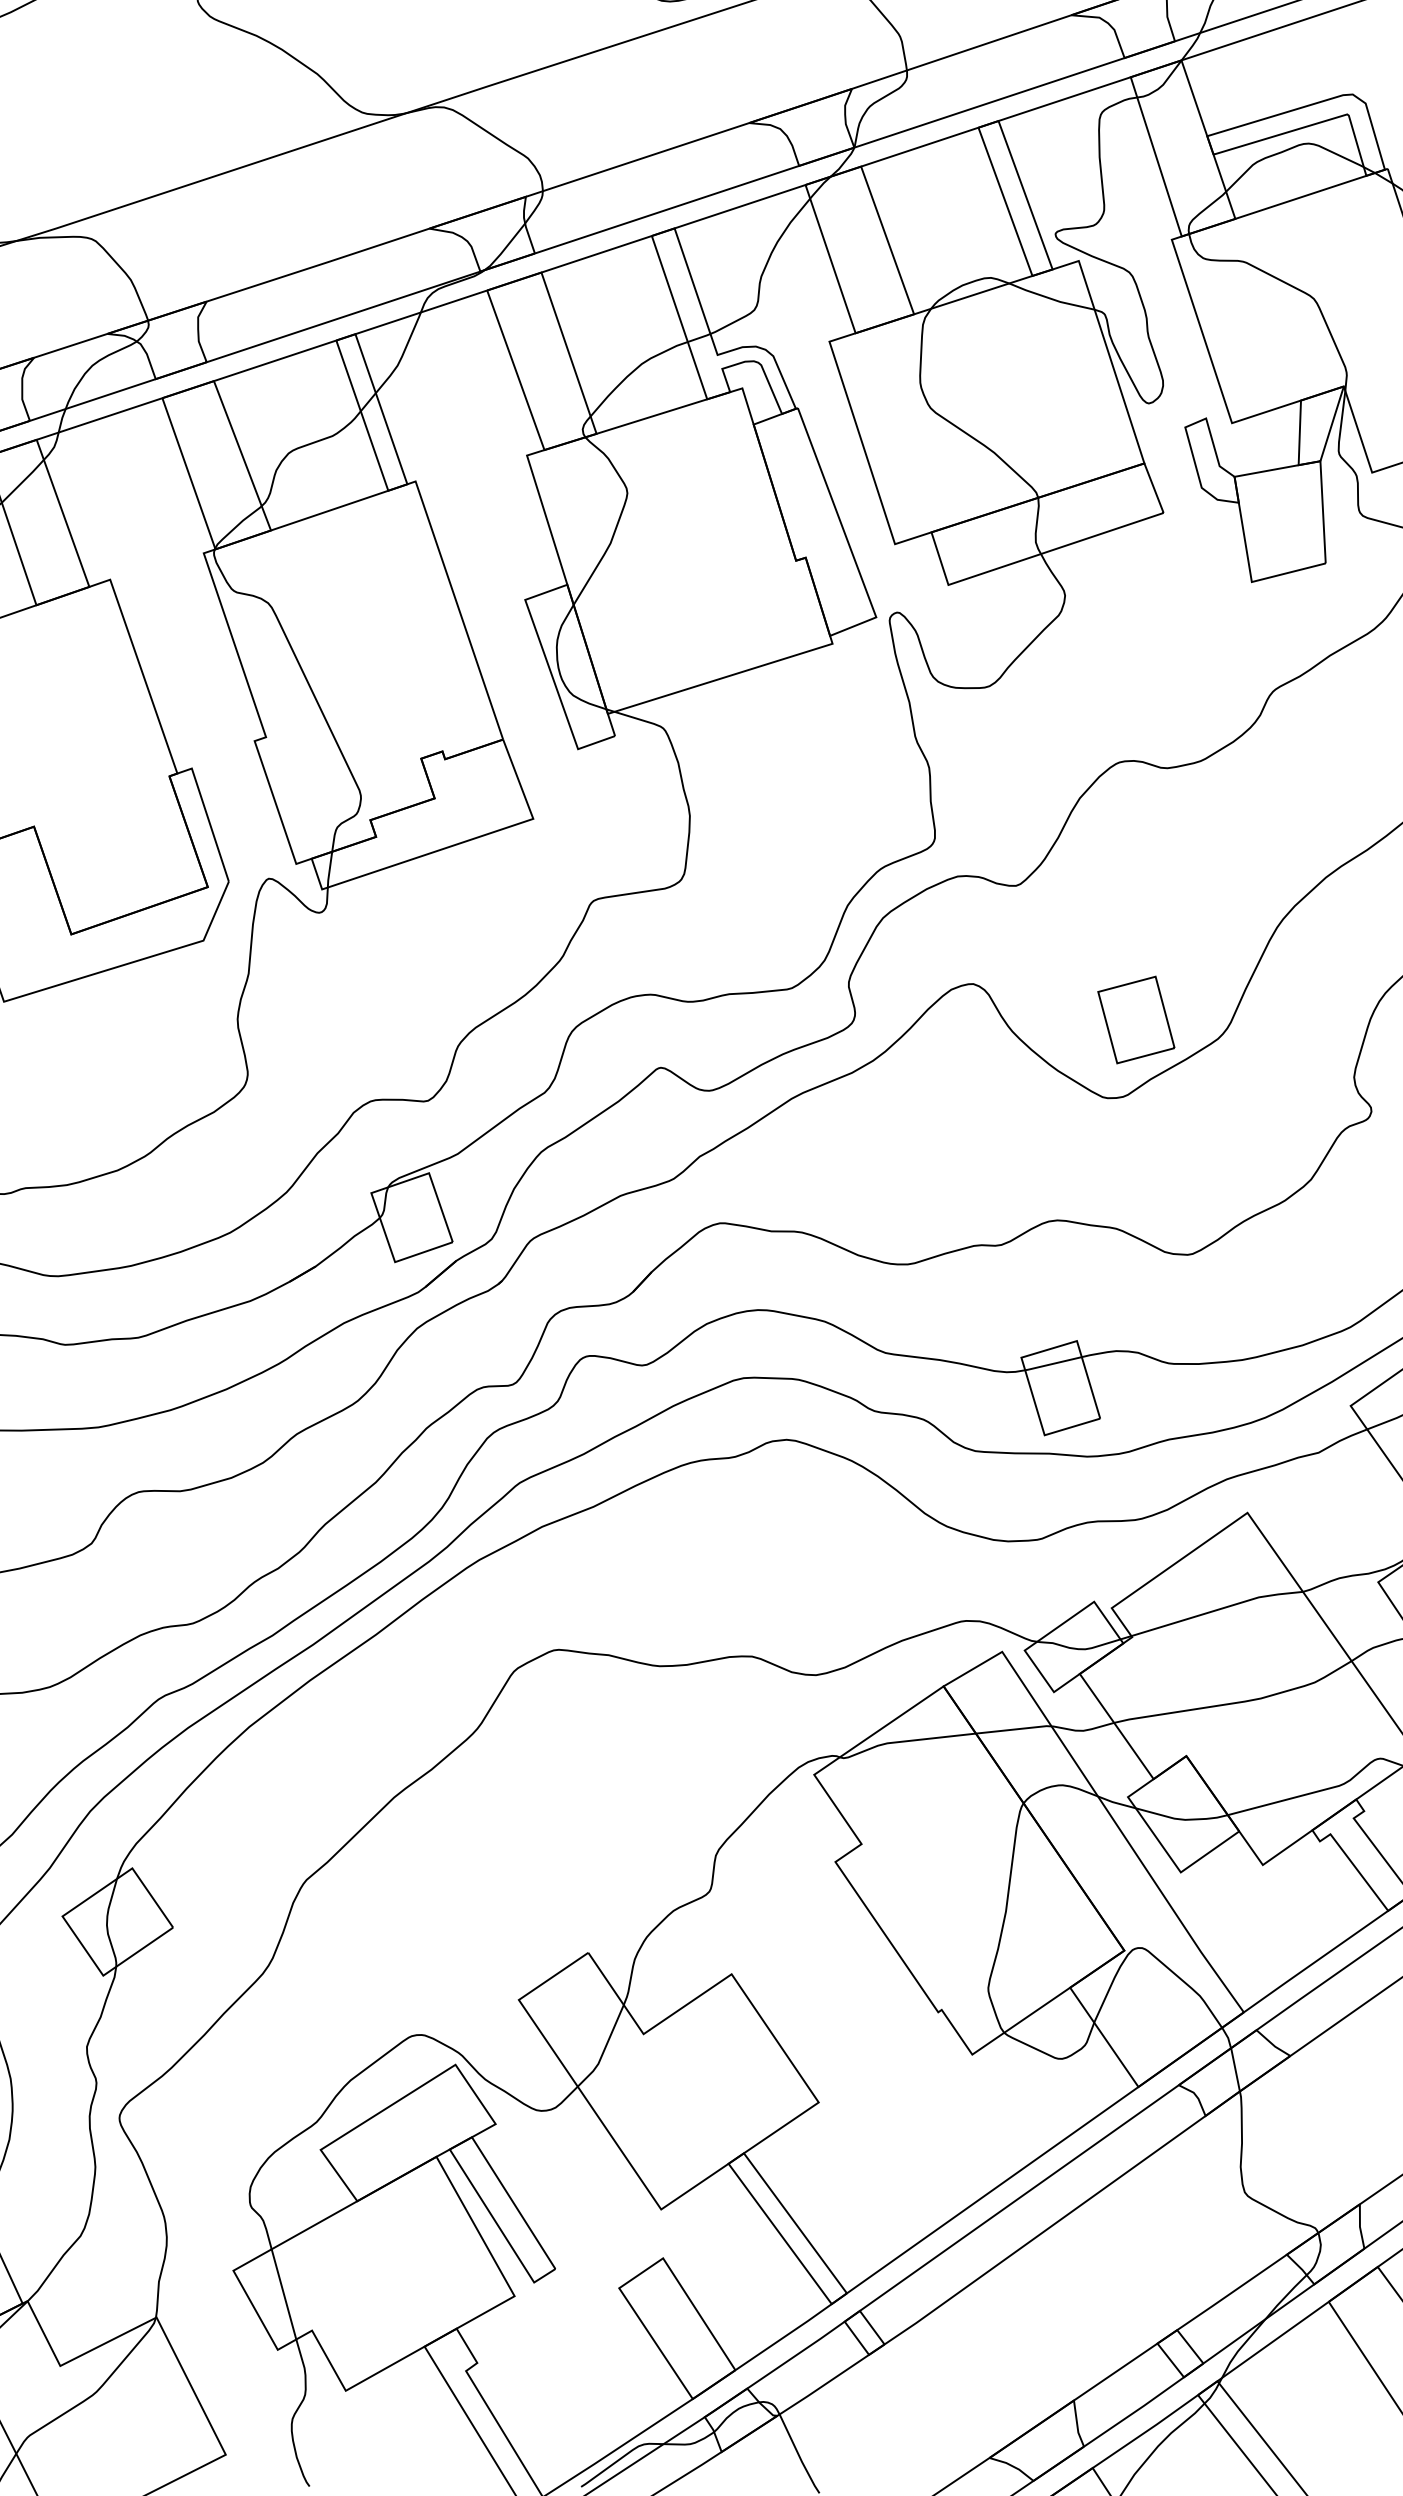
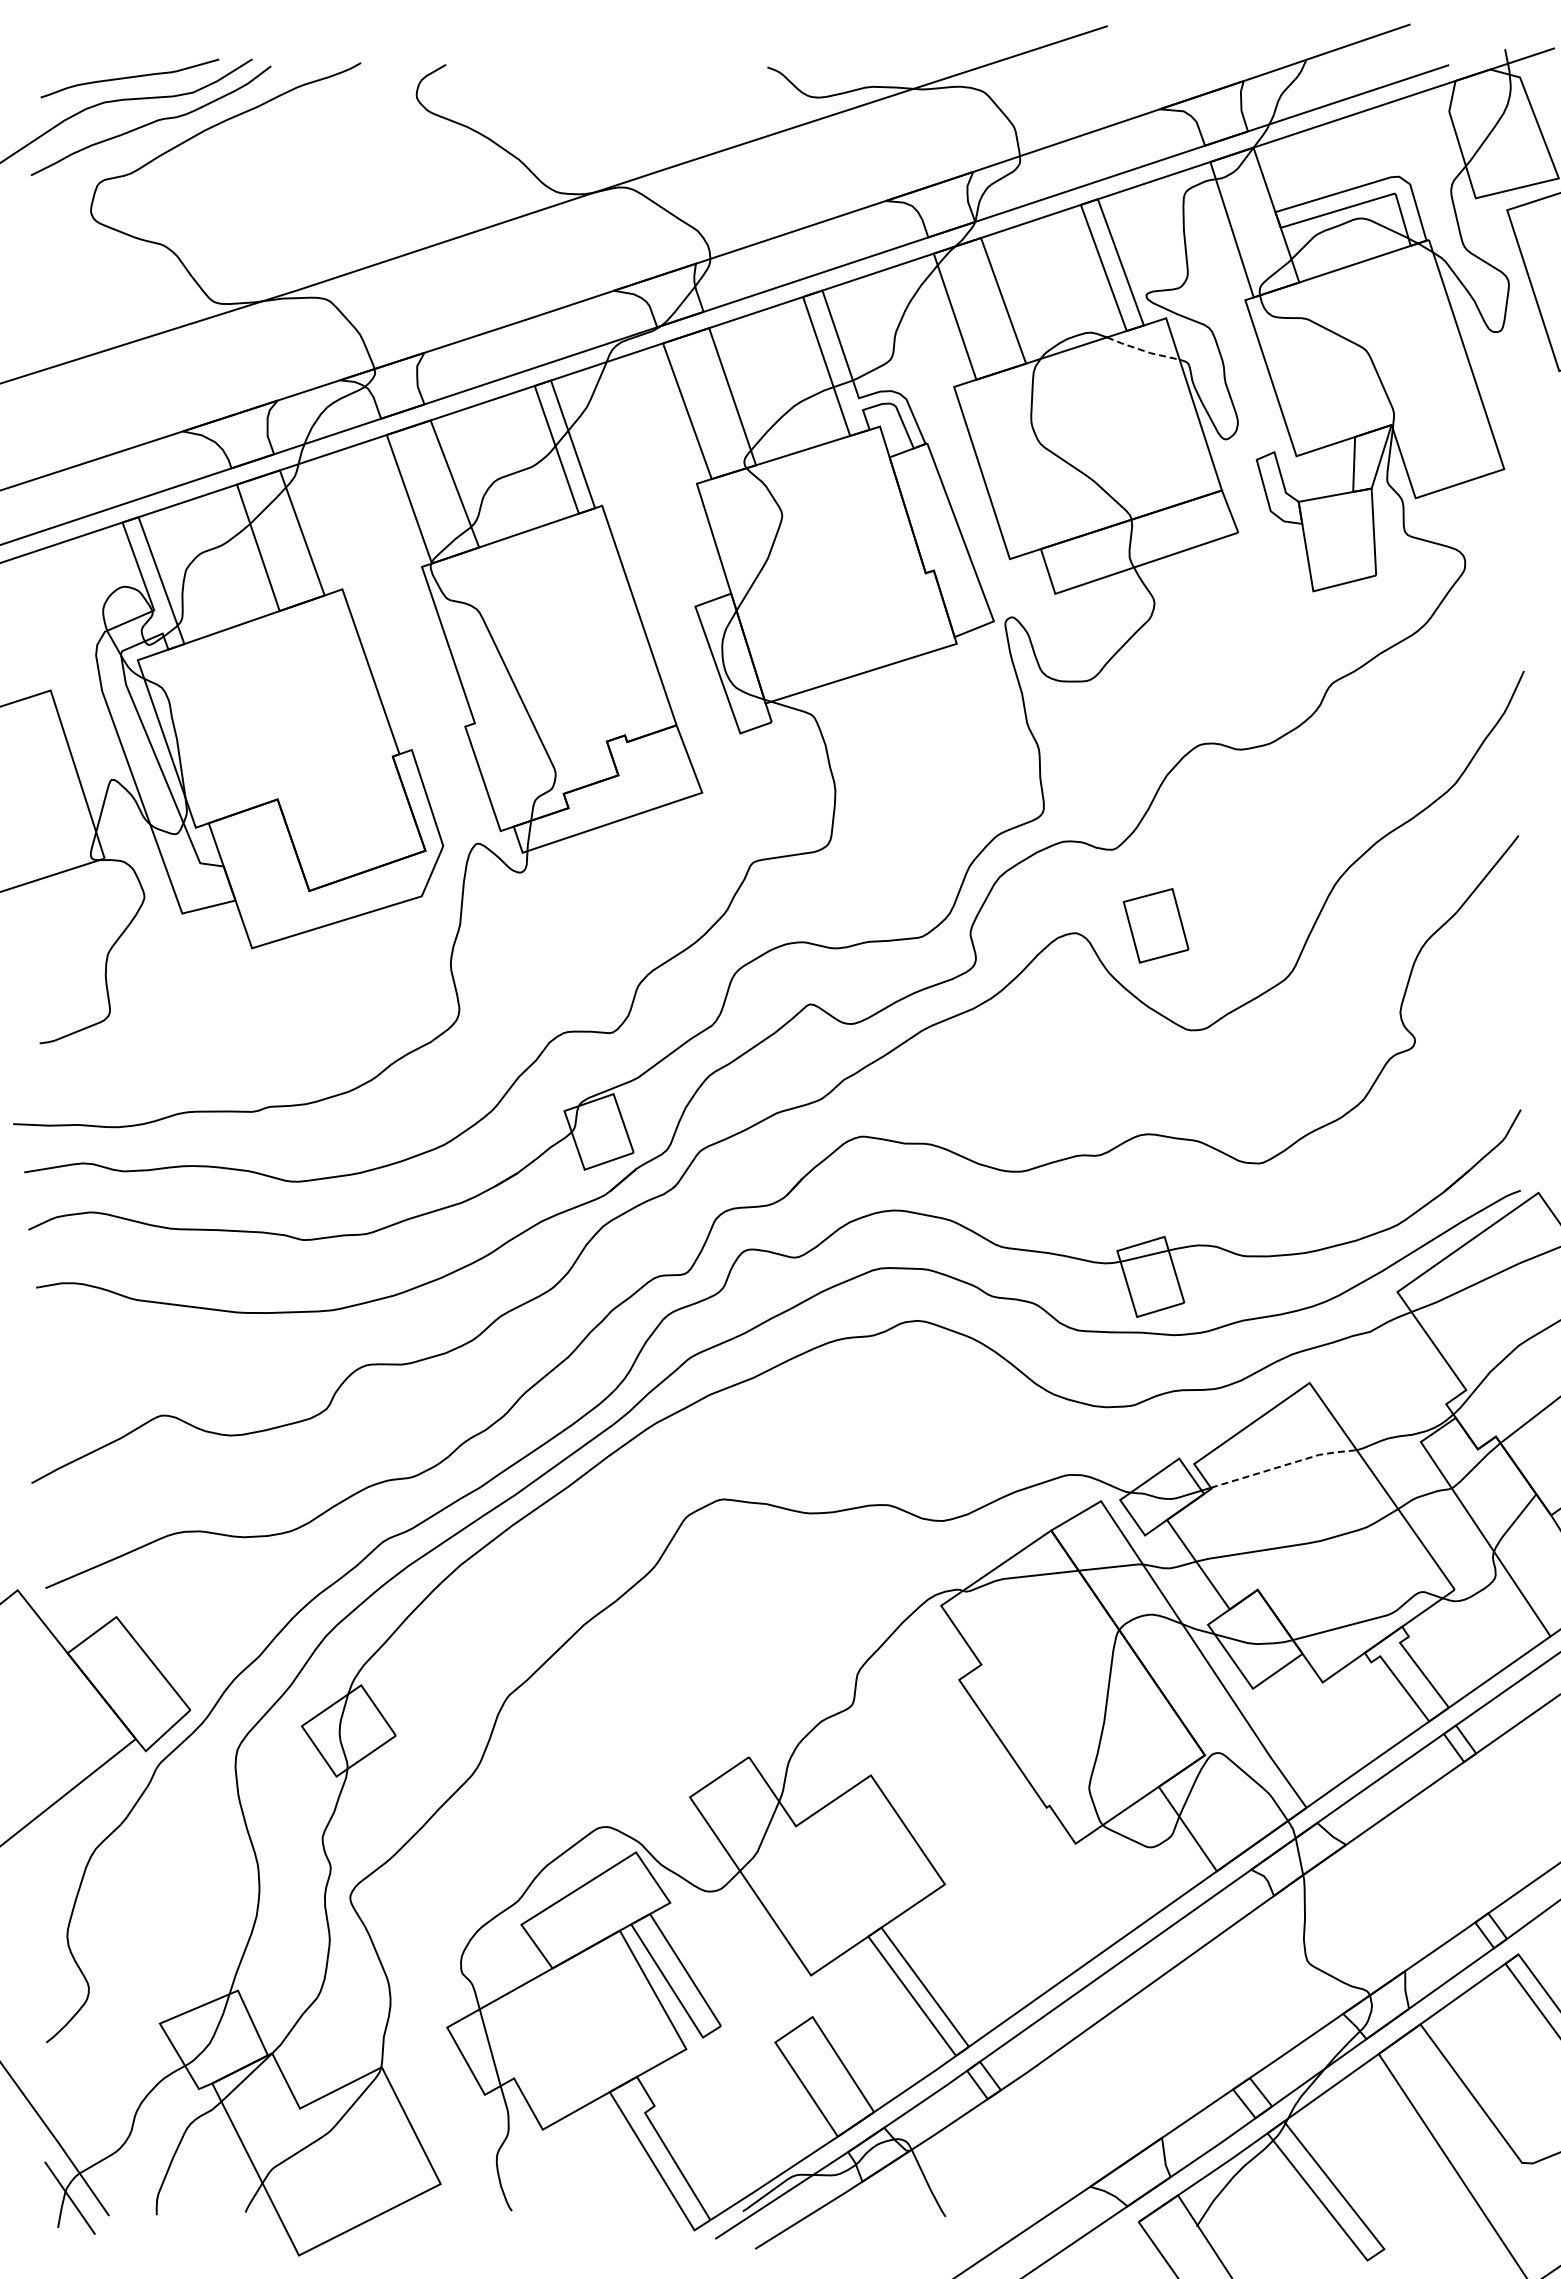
line: (1050, 298) -> (1142, 350), solid -> dashed
part: (1135, 1019) -> (1155, 925), moved
line: (1219, 1609) -> (1285, 1465), solid -> dashed

